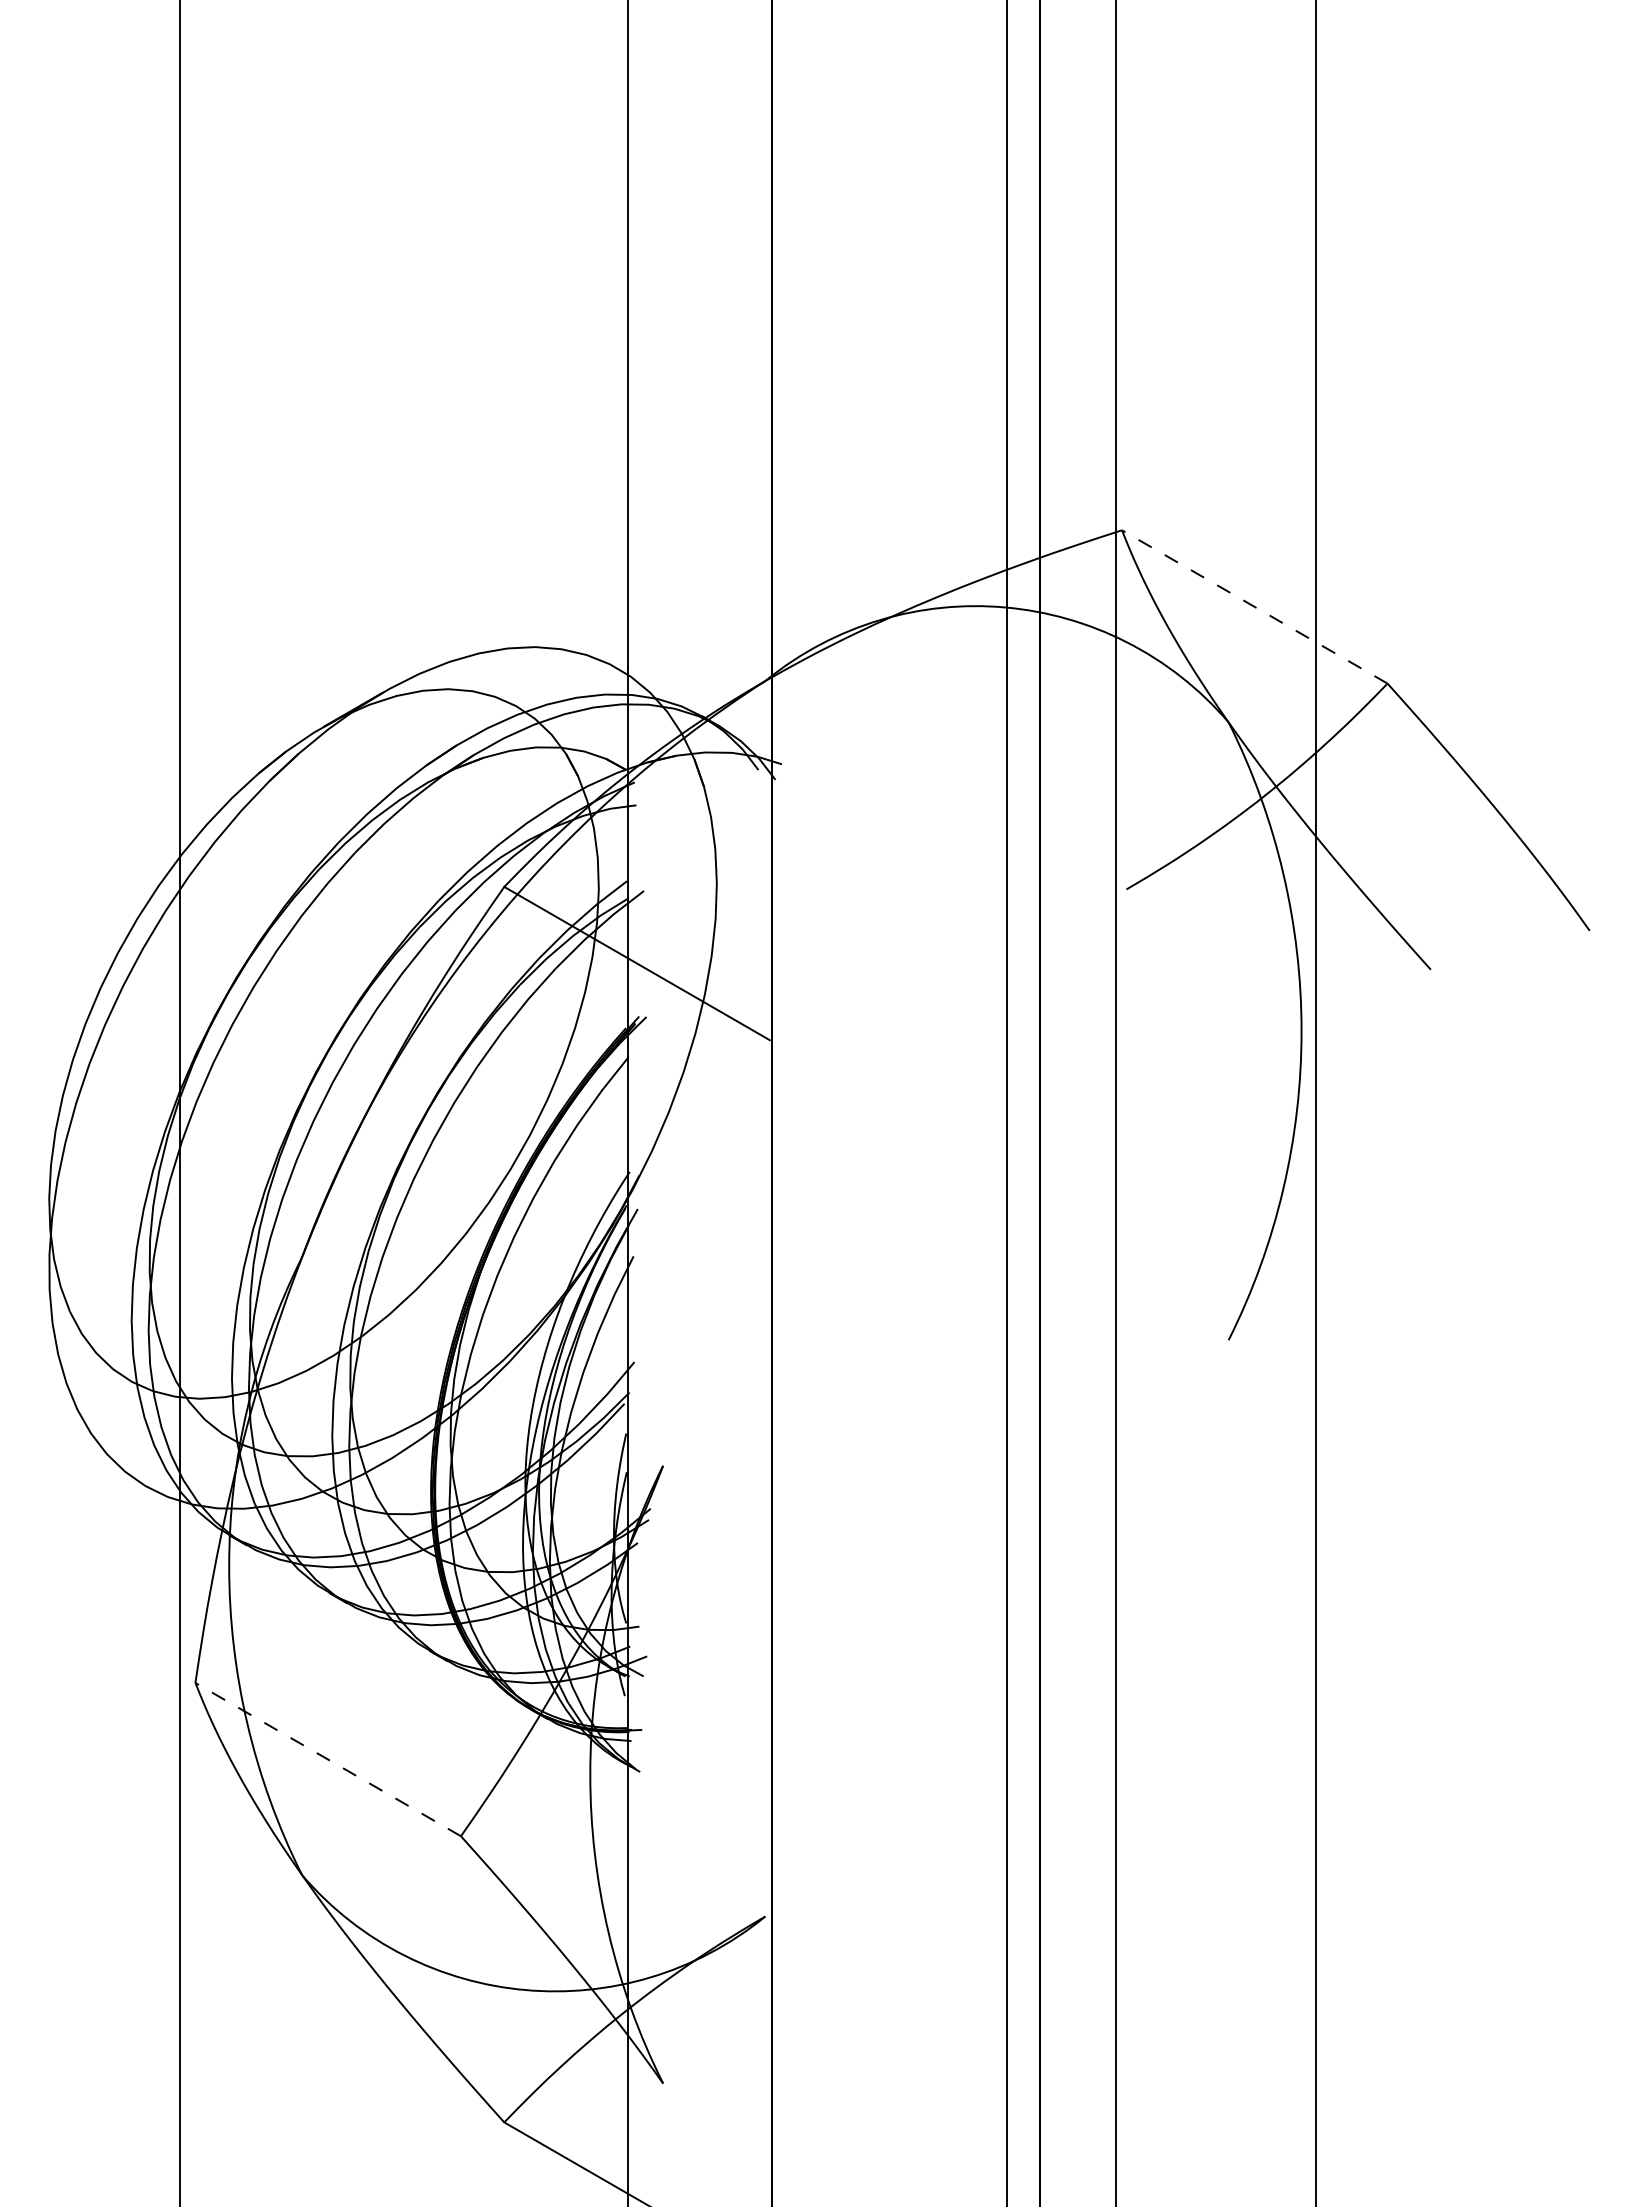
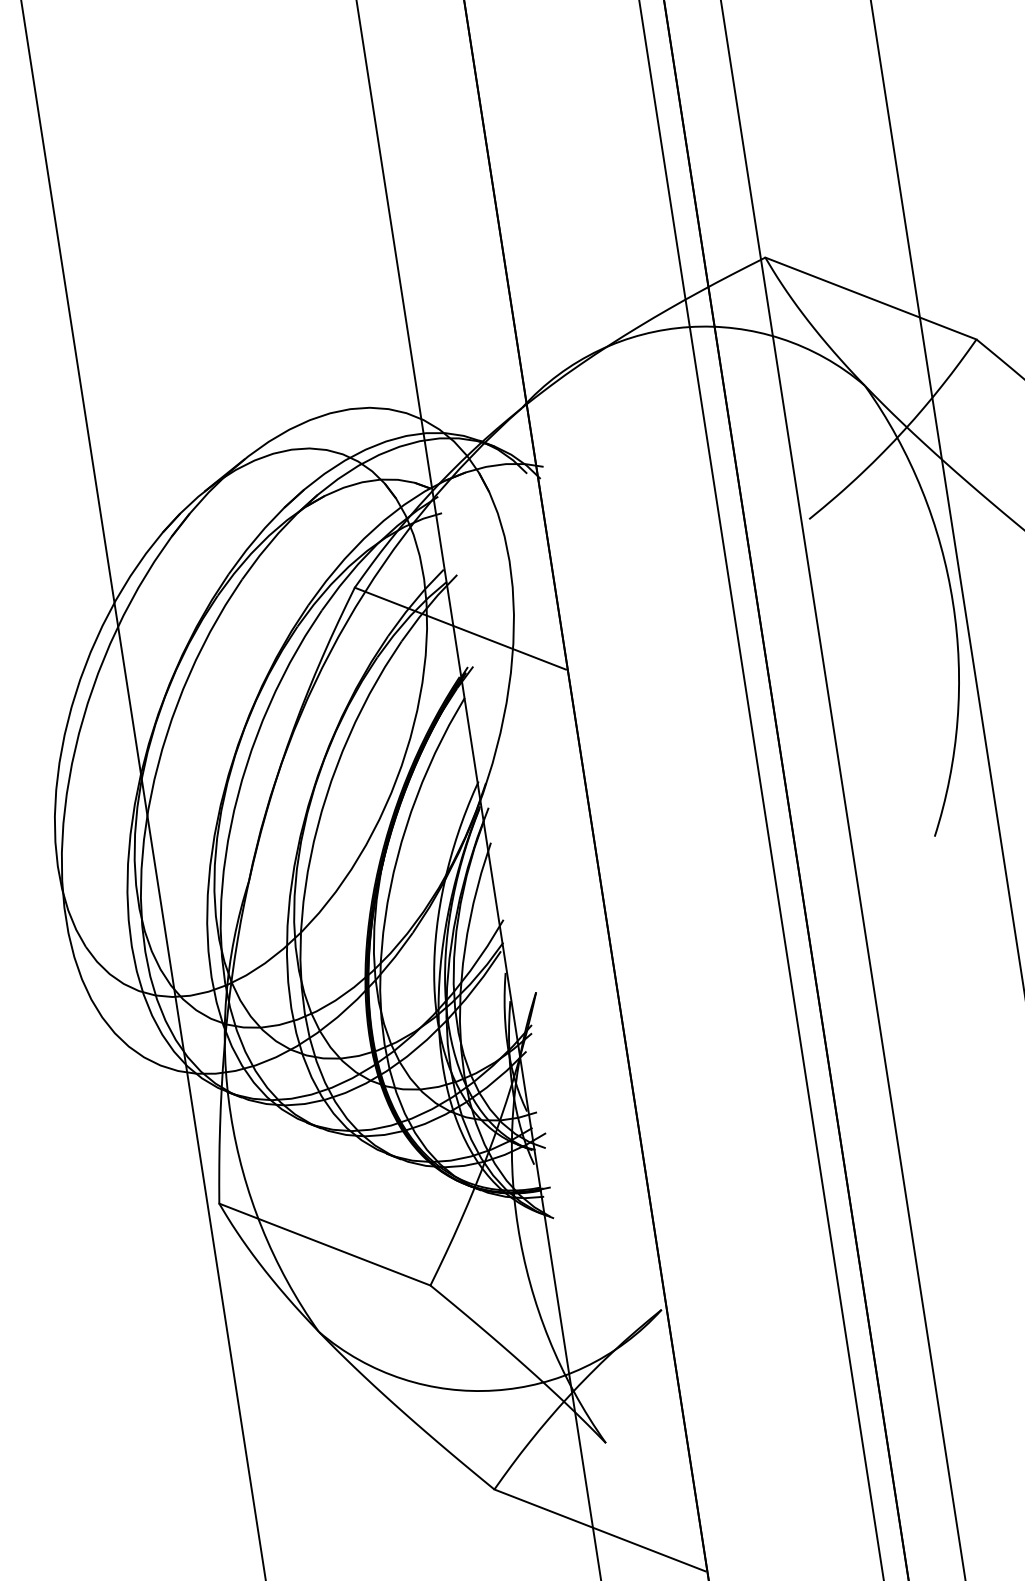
line: (1254, 606) -> (870, 298), dashed -> solid
line: (327, 1759) -> (324, 1244), dashed -> solid

